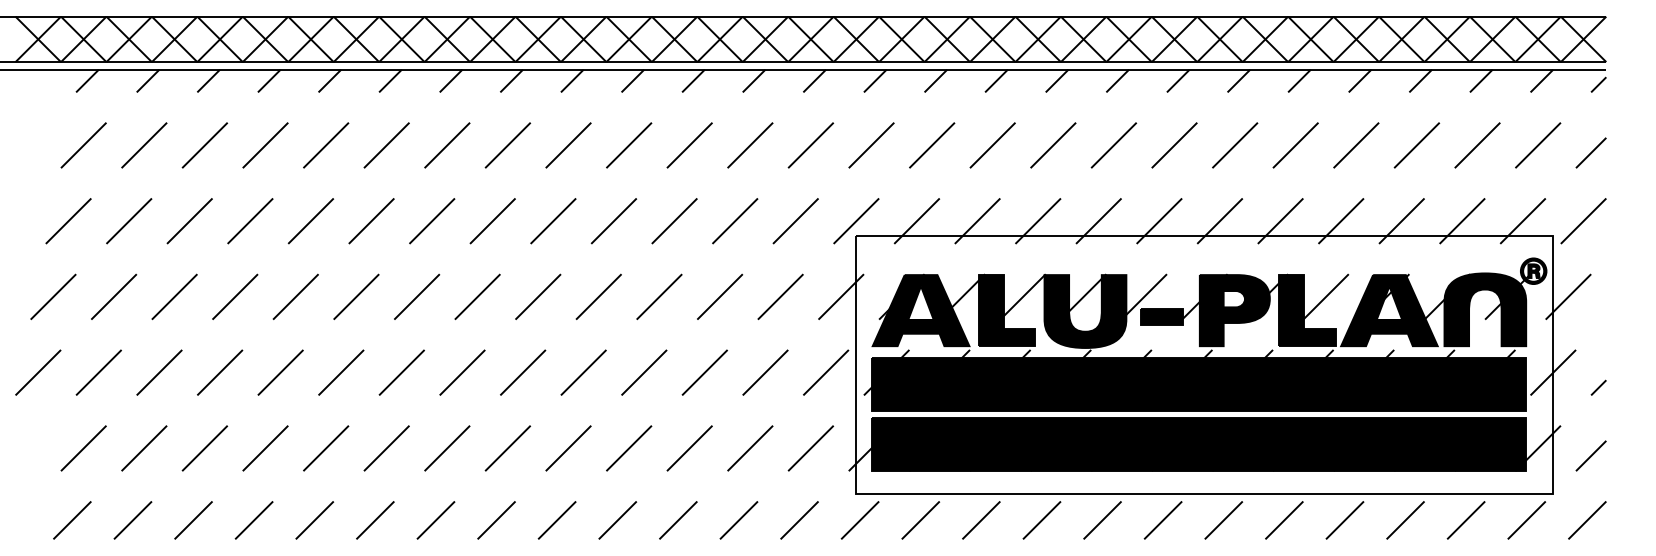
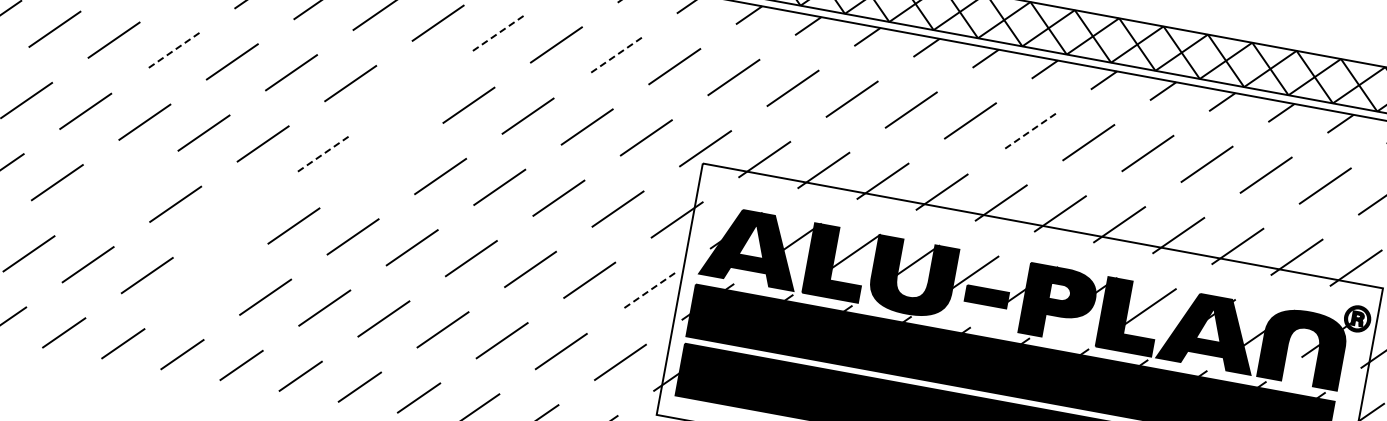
line: (628, 145) -> (496, 34), solid -> dashed
line: (749, 145) -> (614, 55), solid -> dashed
line: (1174, 145) -> (1029, 131), solid -> dashed
line: (310, 221) -> (172, 51), solid -> dashed
line: (553, 221) -> (409, 94), removed
line: (538, 296) -> (381, 165), removed
line: (477, 297) -> (322, 155), solid -> dashed
line: (280, 372) -> (116, 193), removed
line: (401, 372) -> (234, 214), removed
line: (825, 373) -> (648, 291), solid -> dashed
line: (386, 448) -> (206, 286), removed

